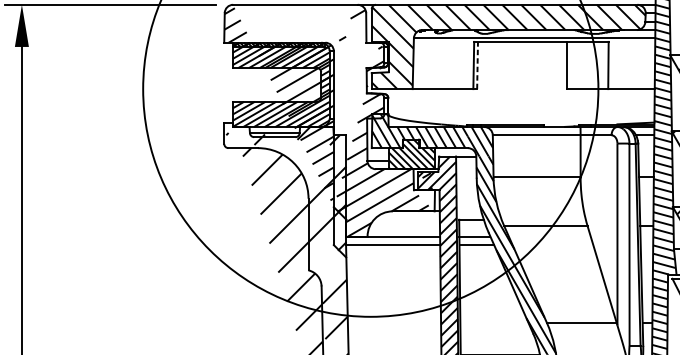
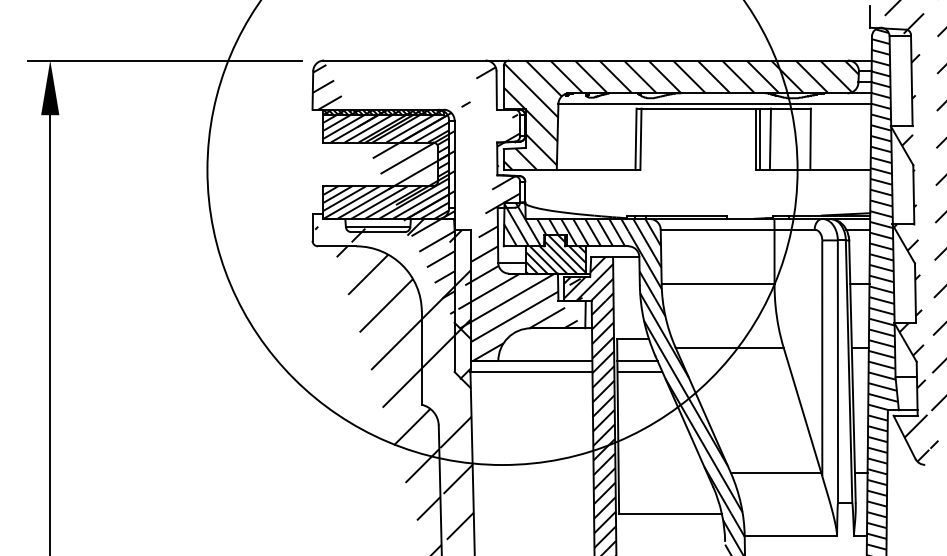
line: (569, 64) -> (759, 138), added
line: (577, 64) -> (770, 138), added
line: (477, 65) -> (640, 139), dashed -> solid

